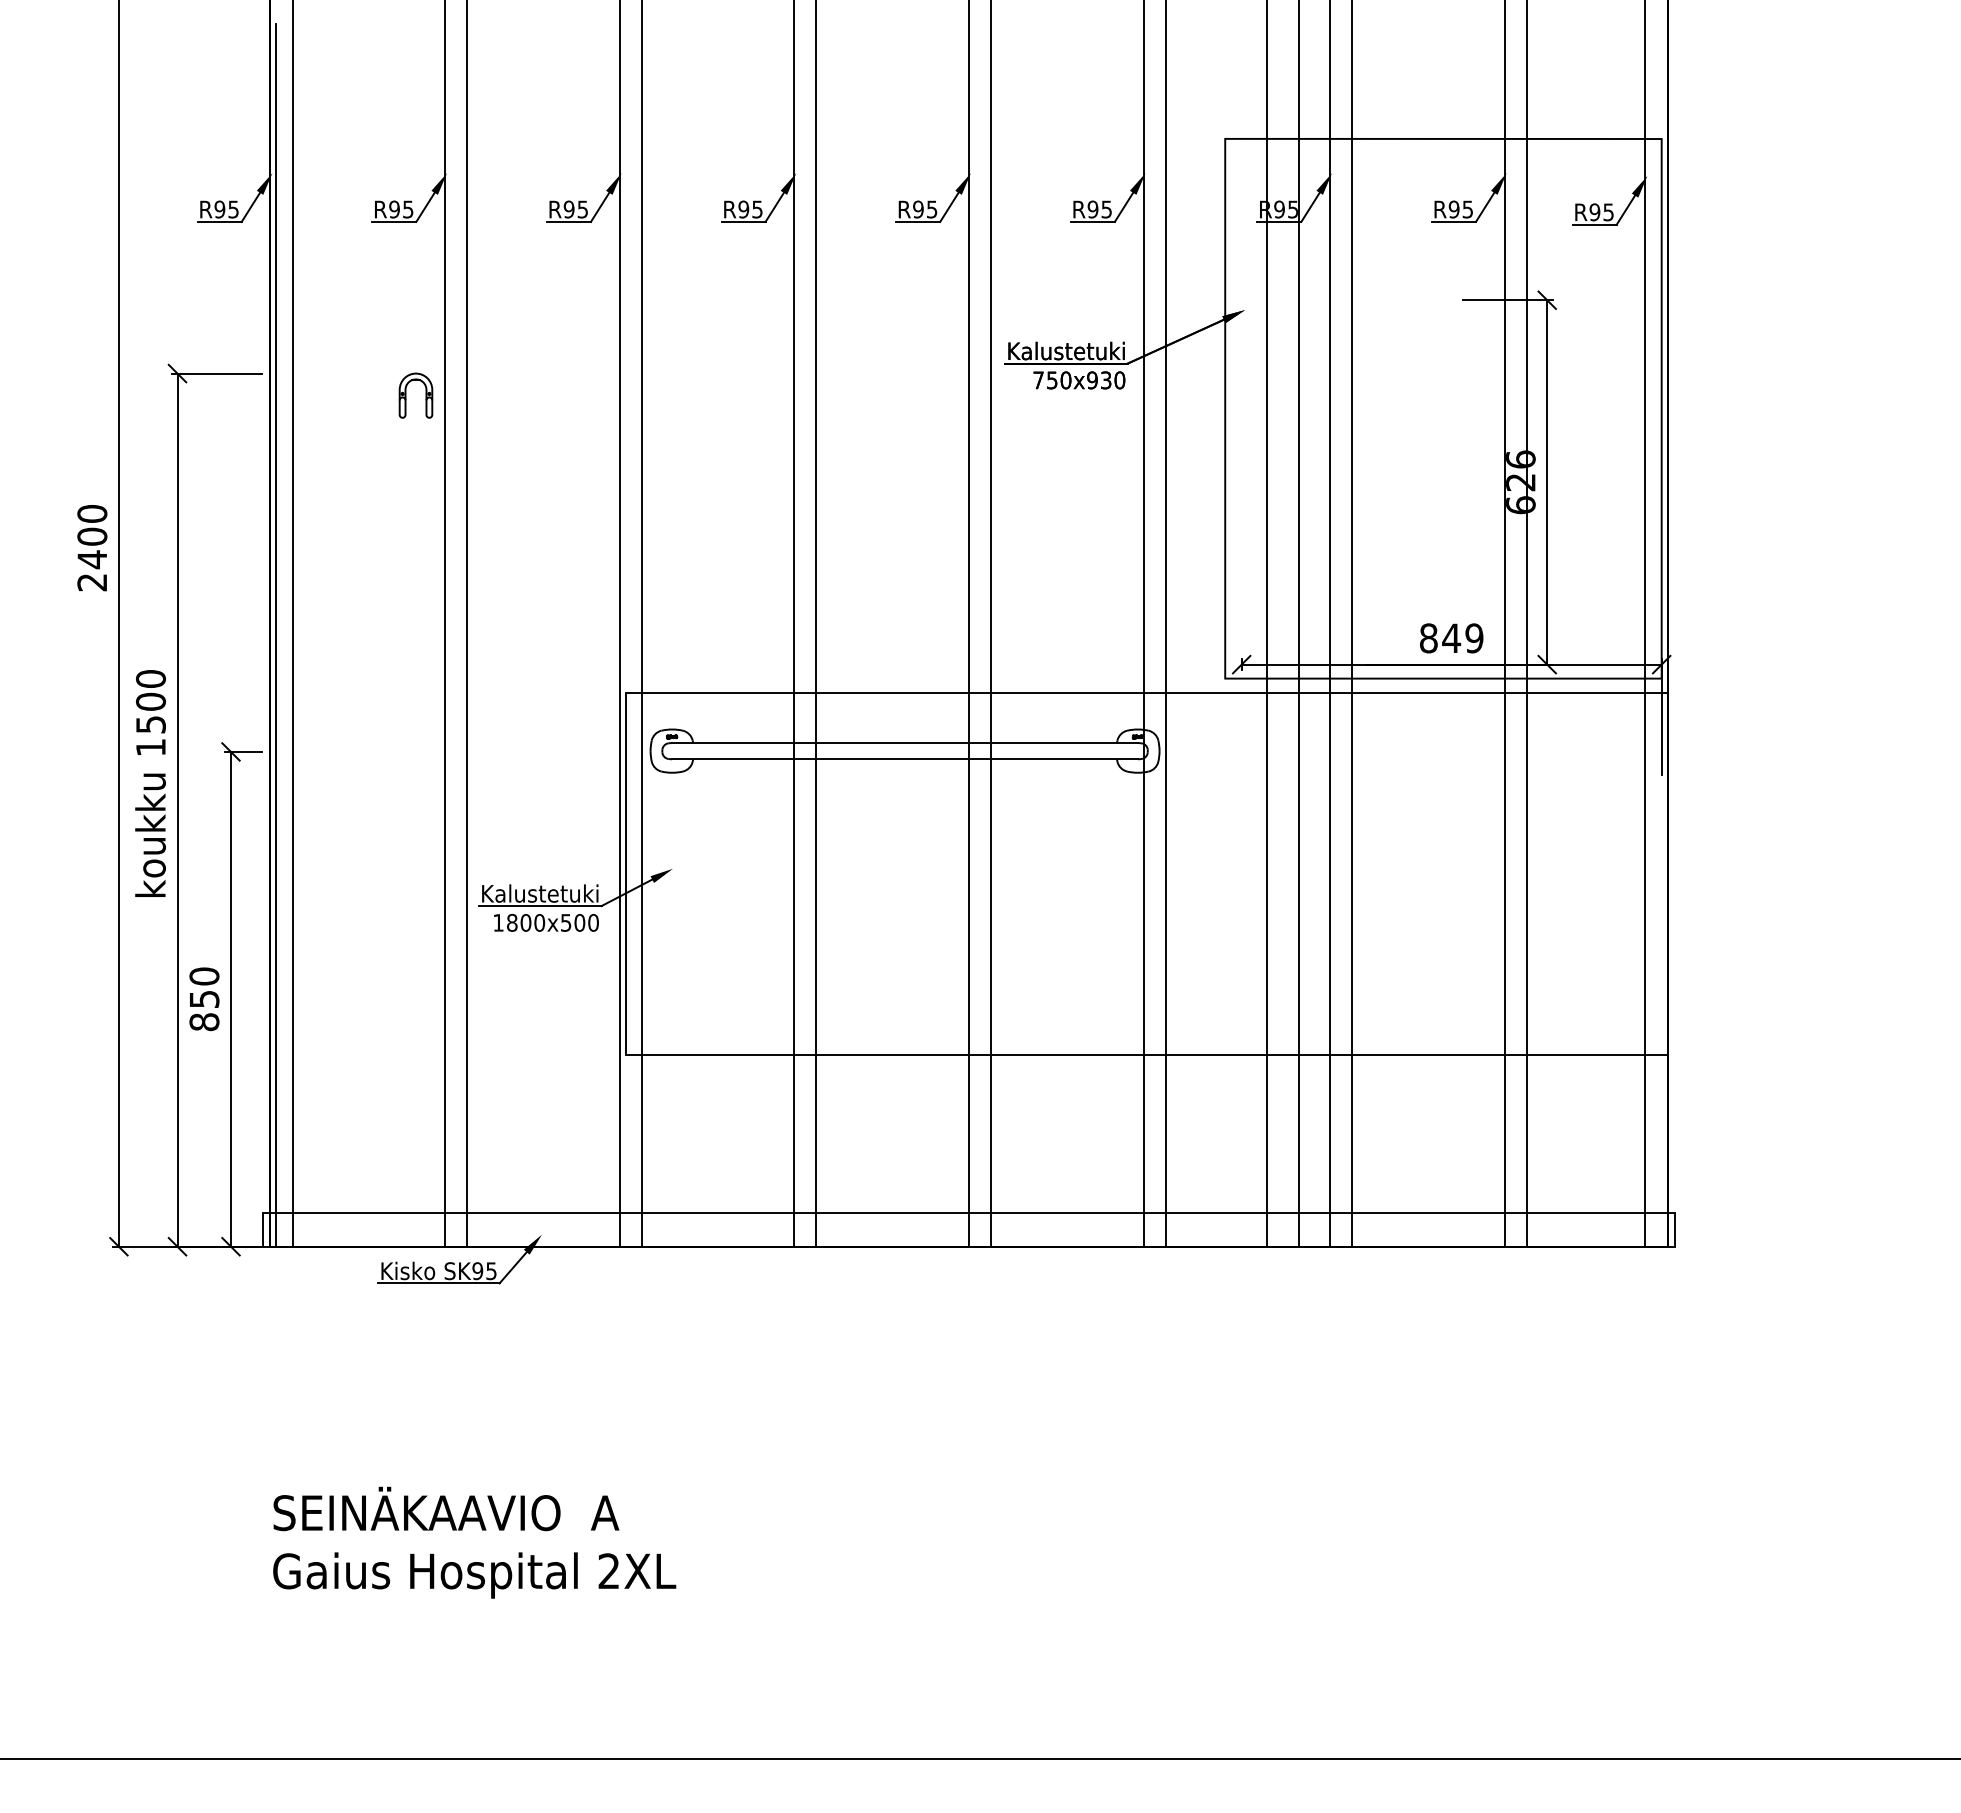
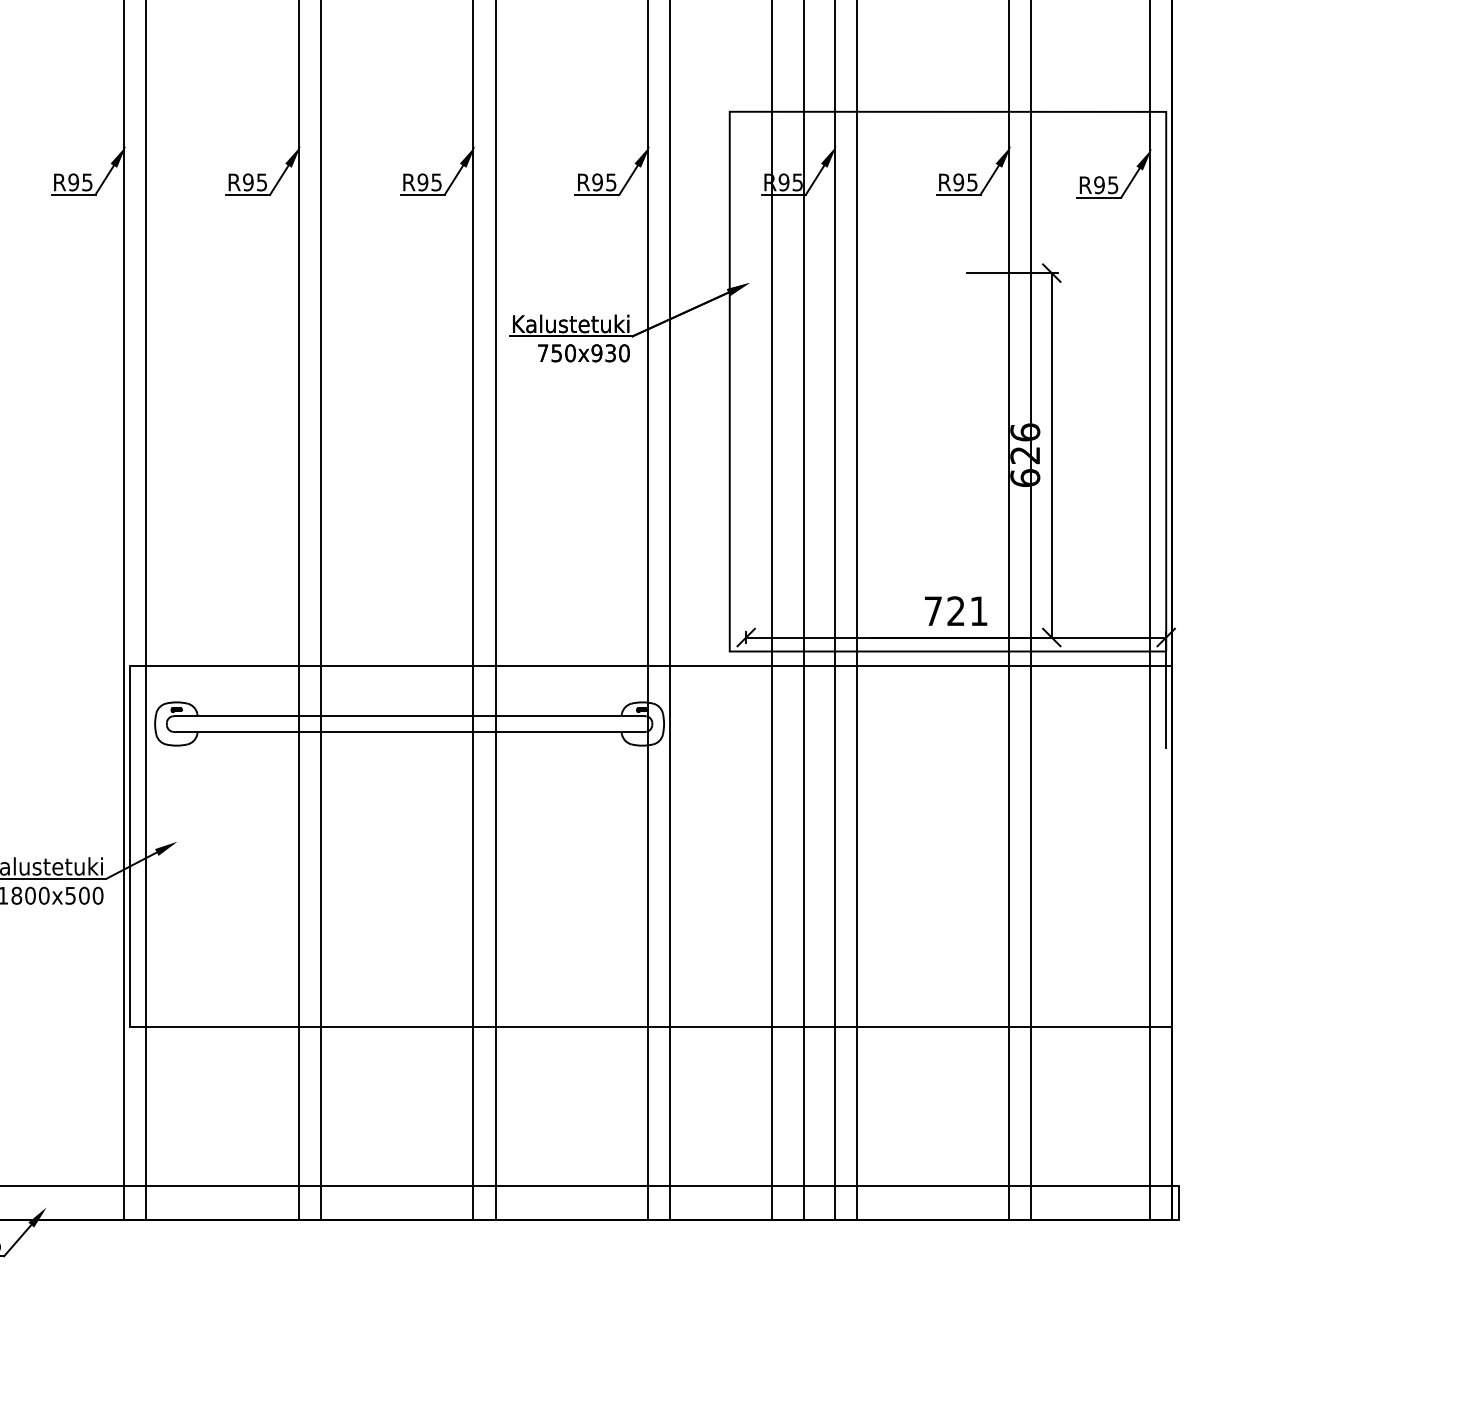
text: (1451, 638) -> (956, 611), 849 -> 721

